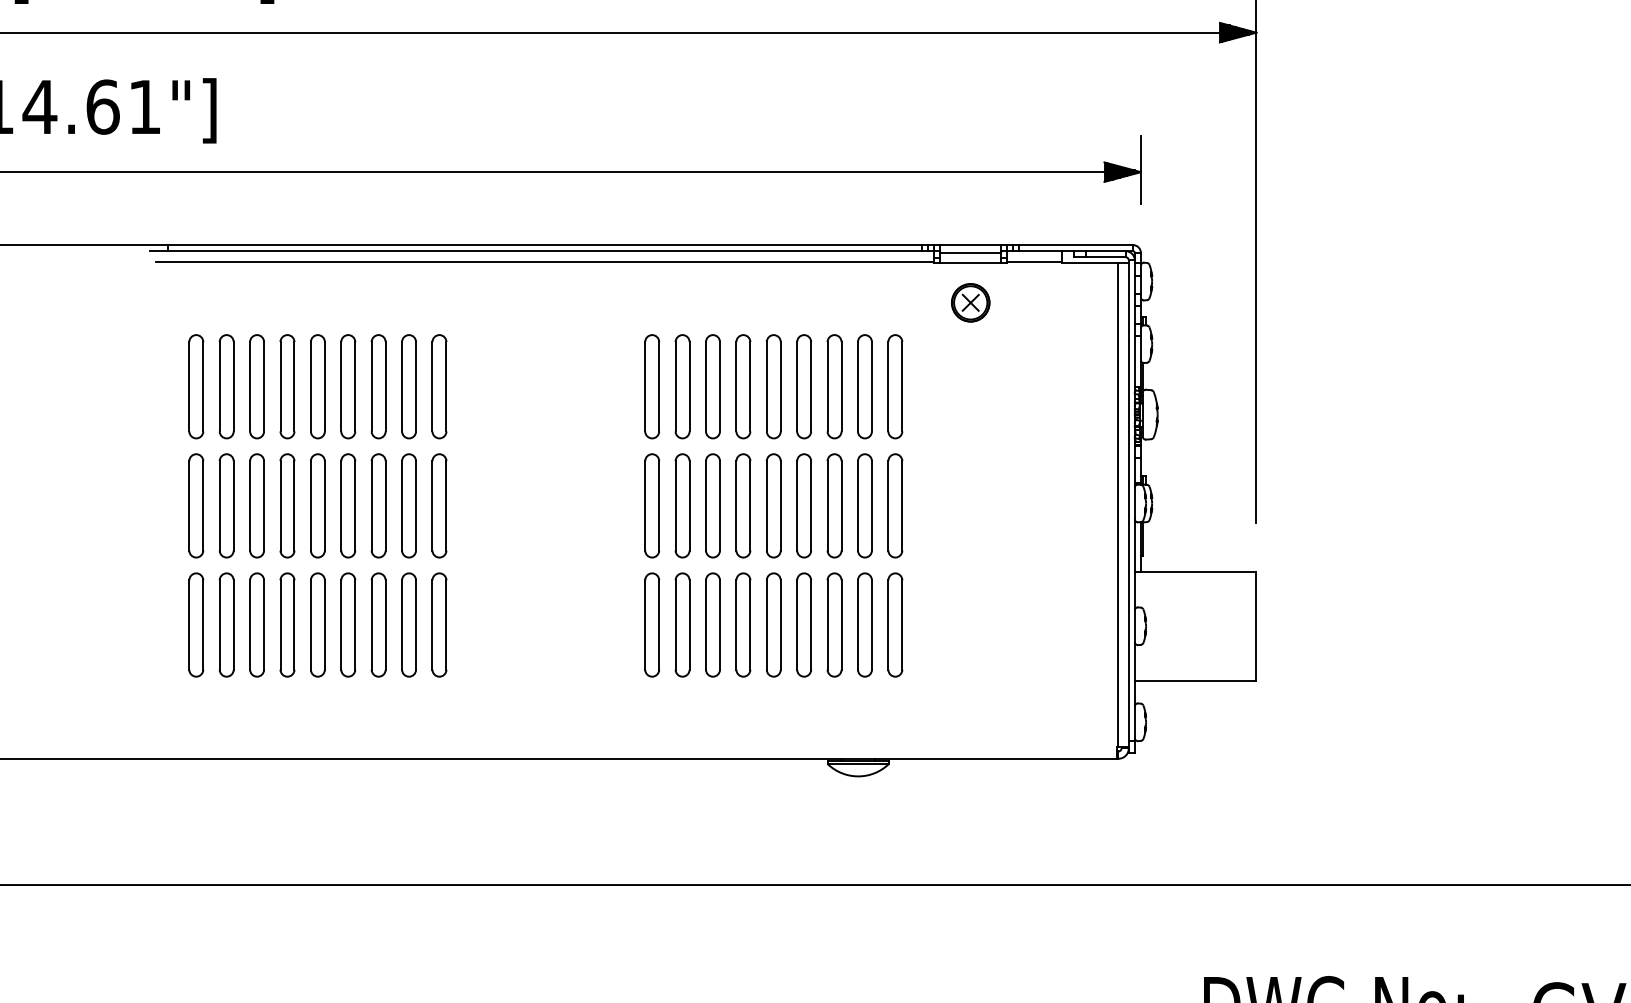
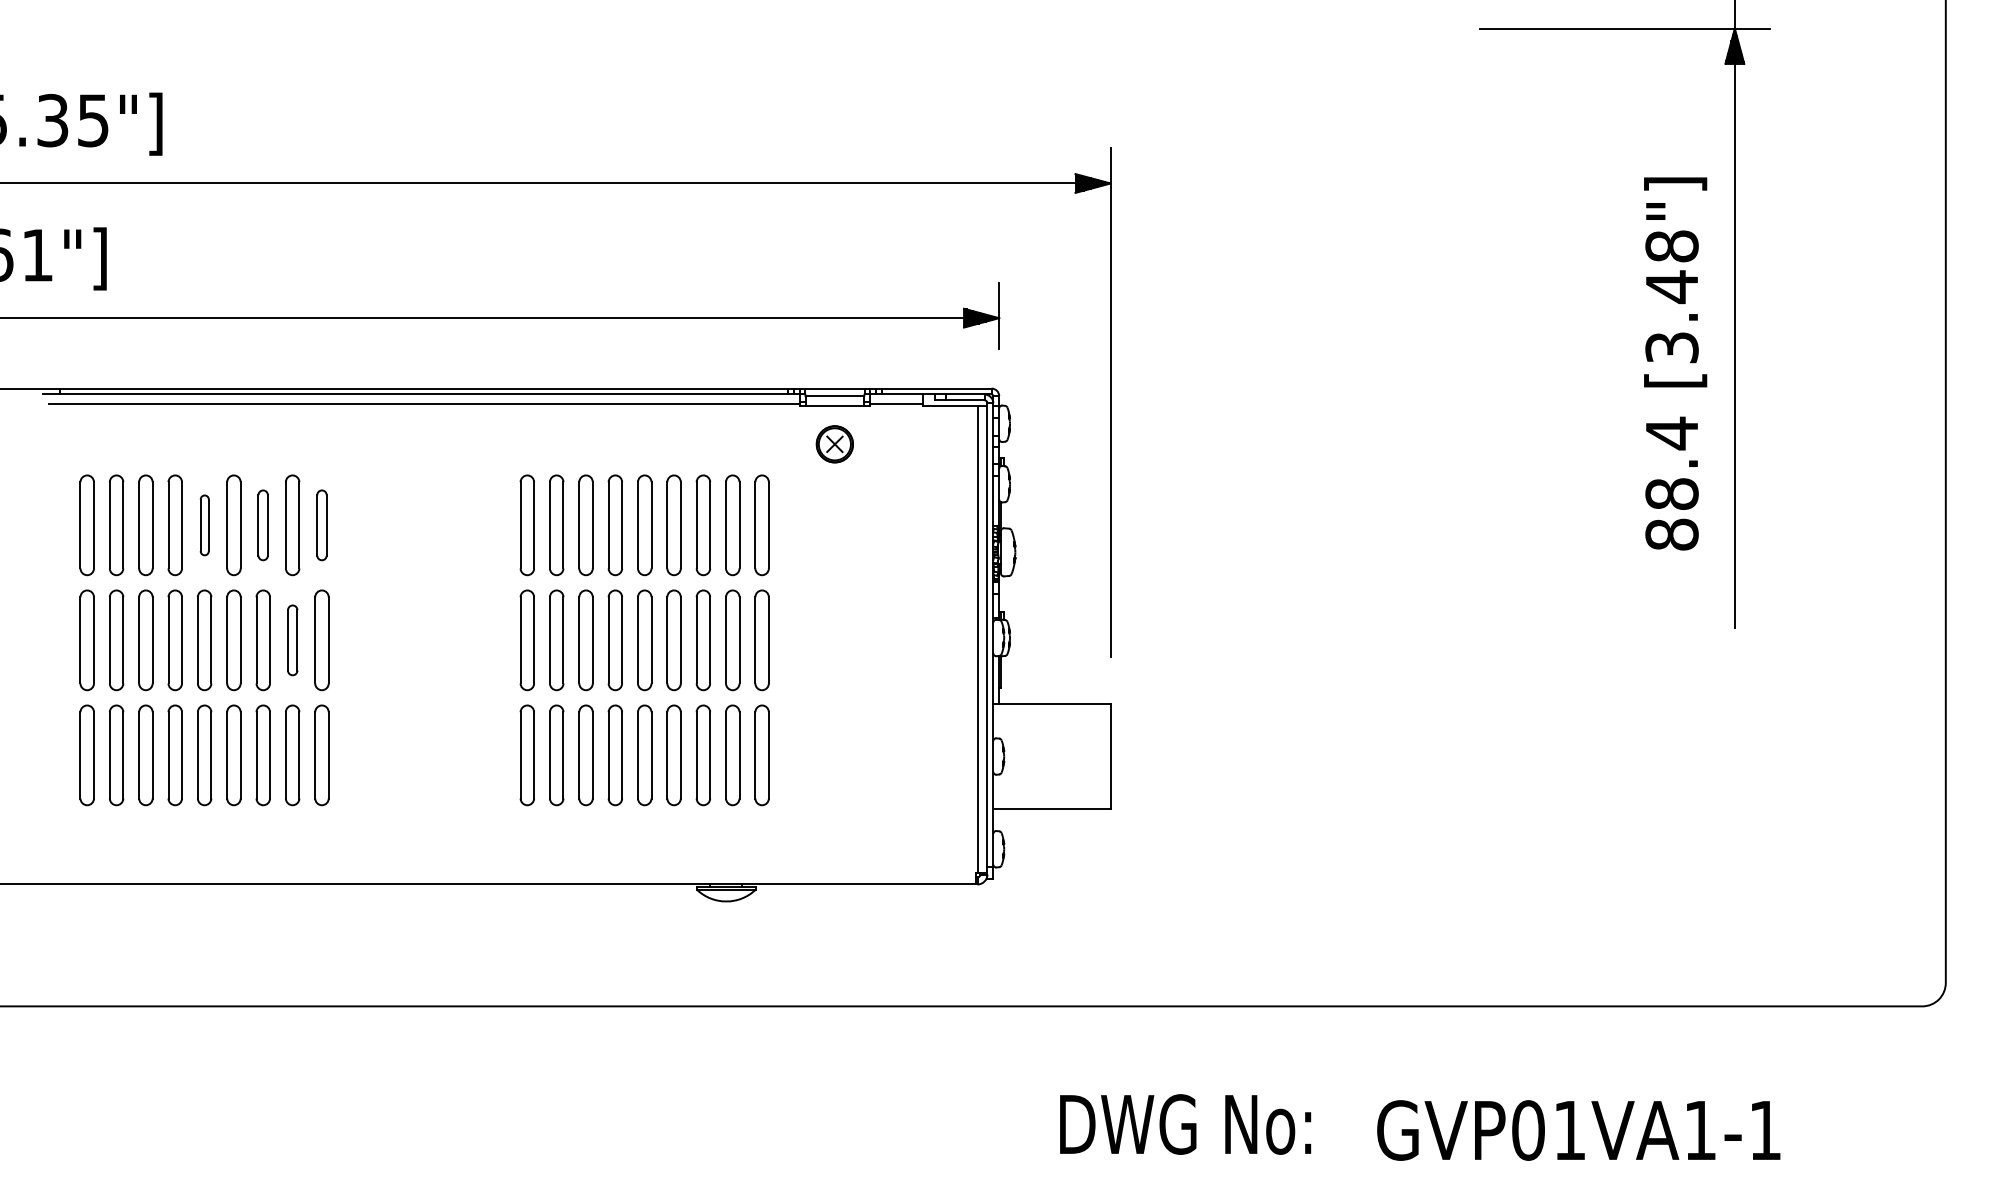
part: (317, 386) -> (204, 525), size x0.6
part: (377, 386) -> (262, 525), size x0.7
part: (438, 386) -> (321, 525), size x0.7
part: (408, 506) -> (292, 640), size x0.7

